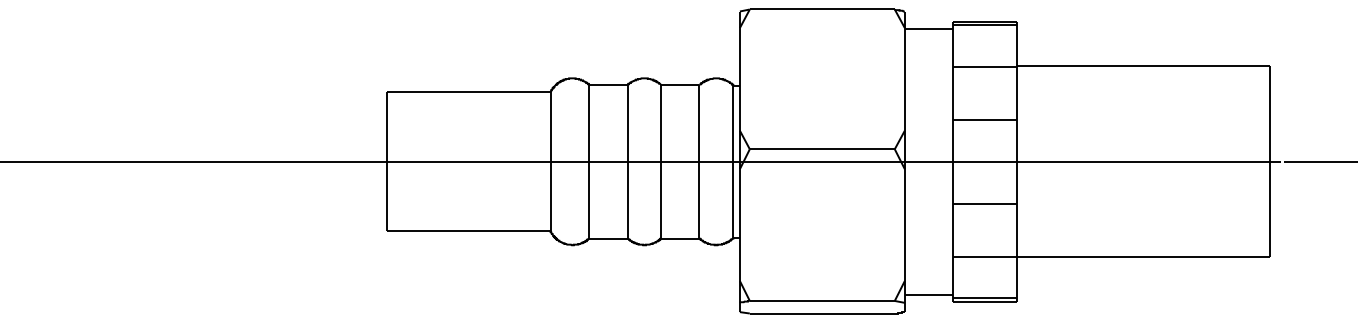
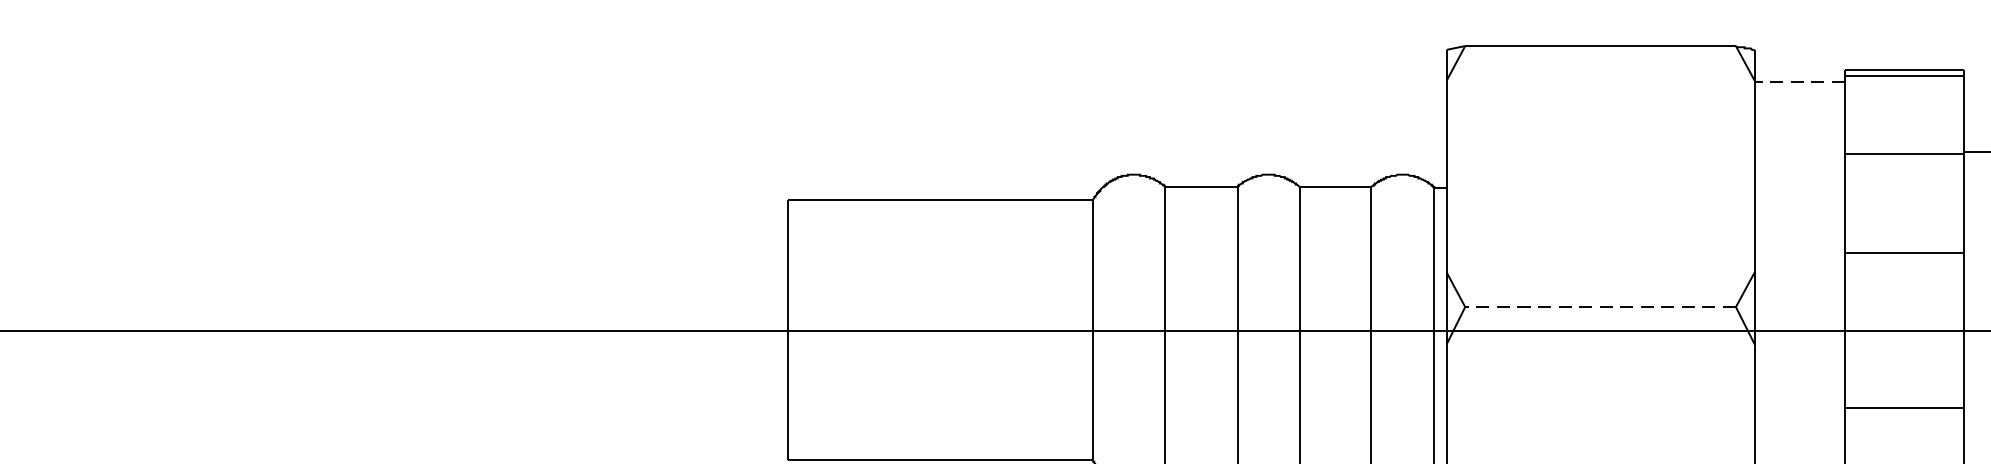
line: (928, 28) -> (1798, 81), solid -> dashed
line: (821, 149) -> (1599, 307), solid -> dashed

